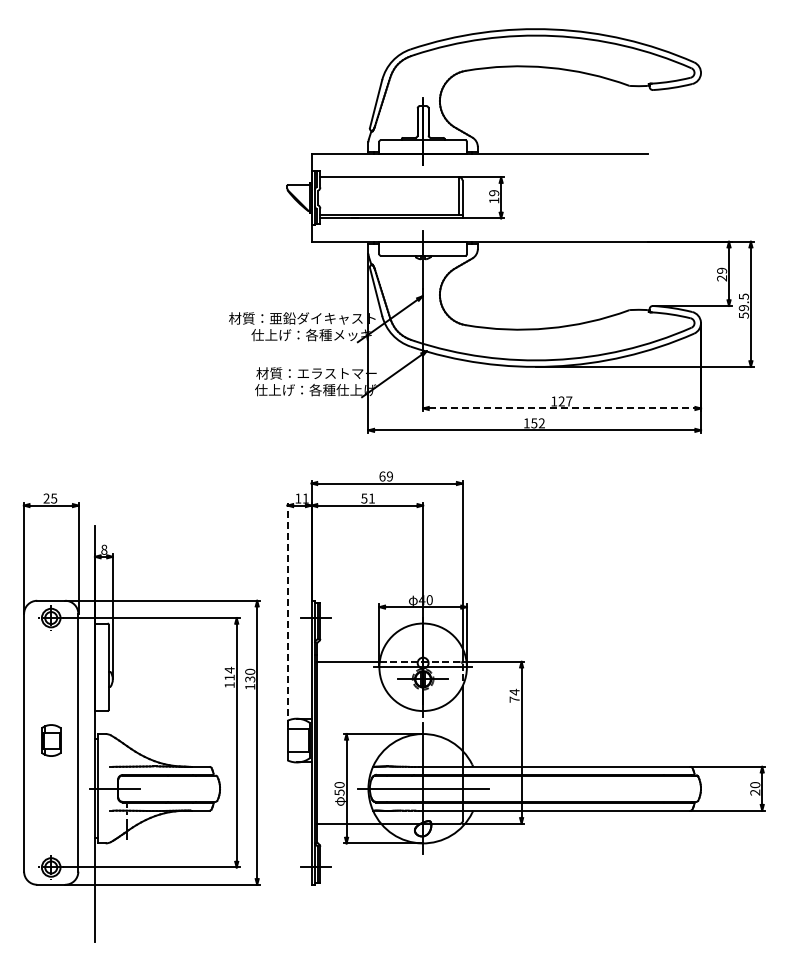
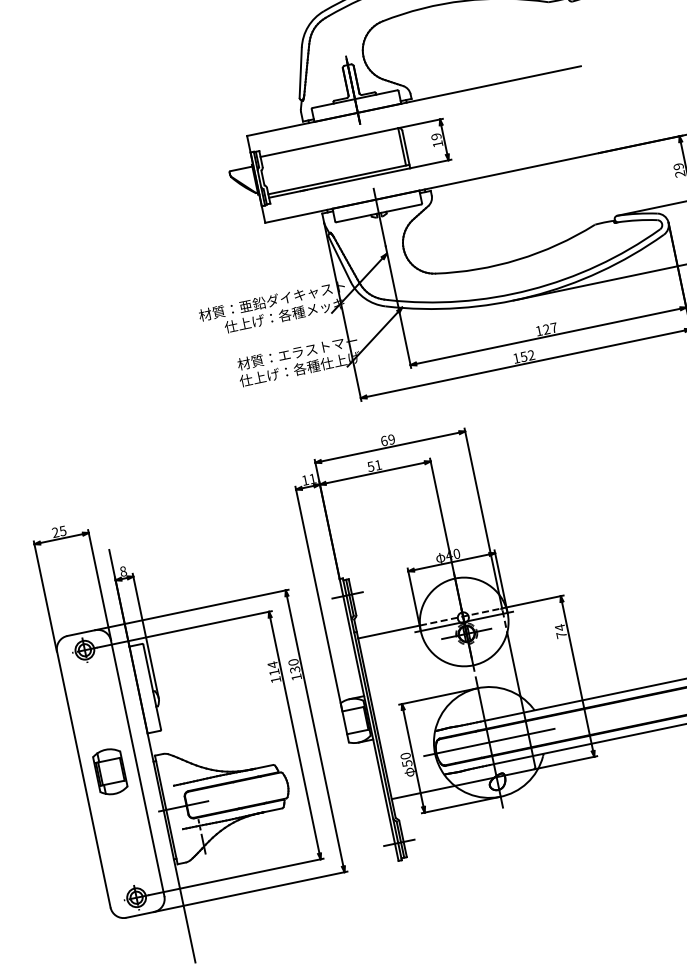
line: (562, 408) -> (548, 336), dashed -> solid
line: (287, 614) -> (318, 597), dashed -> solid
part: (51, 740) -> (110, 771), size x1.43

